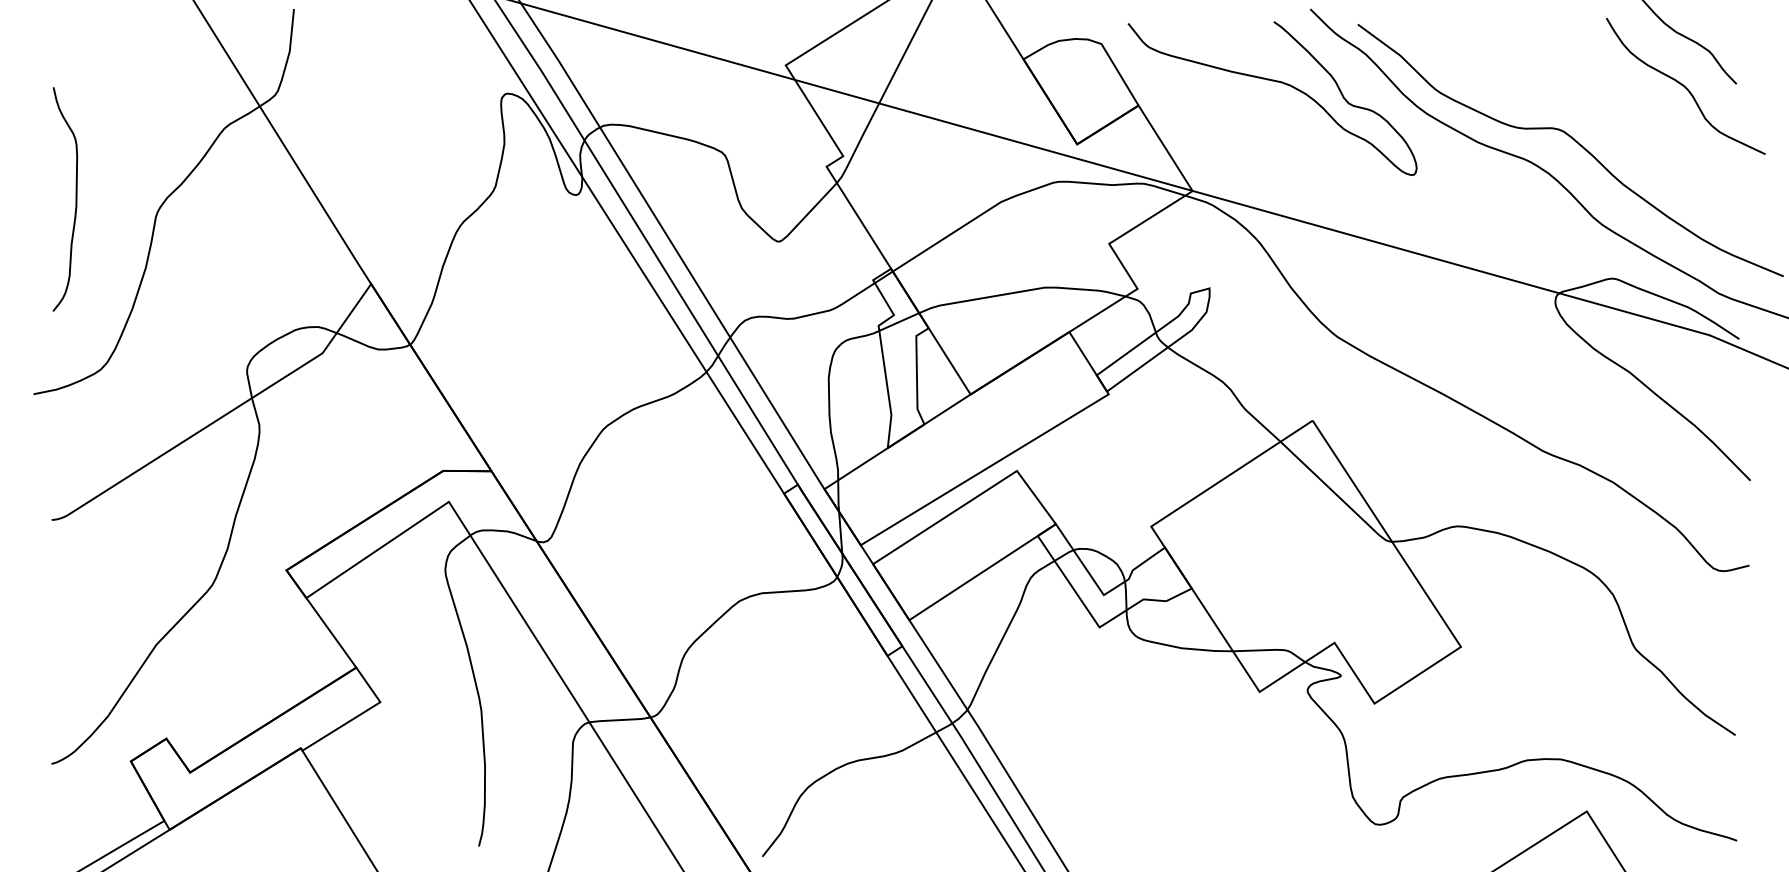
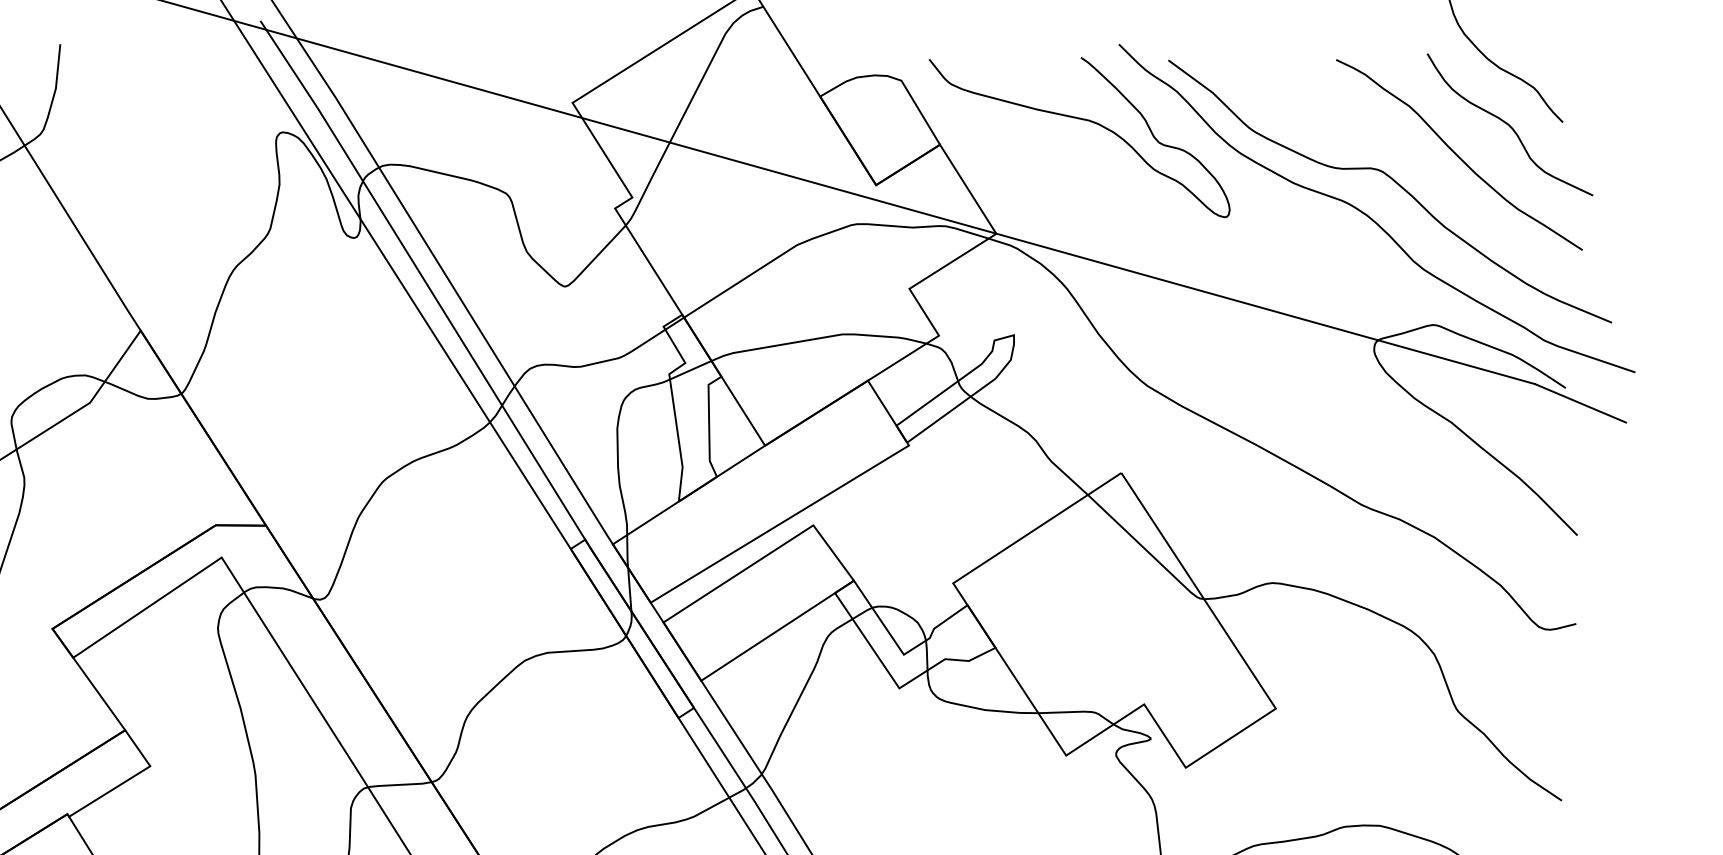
curve: (1636, 115) -> (1458, 155), added

